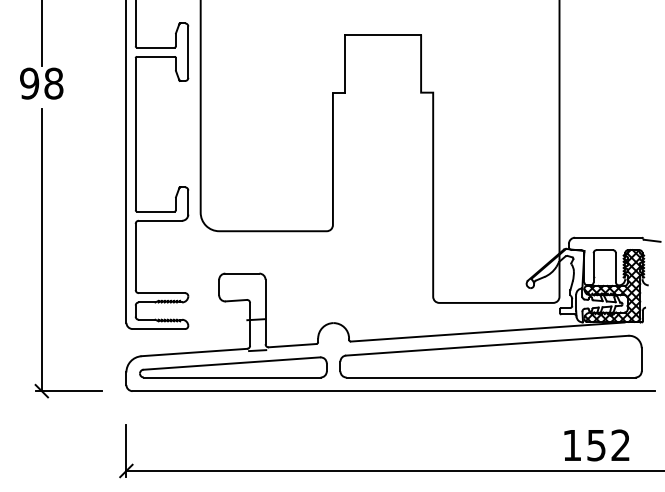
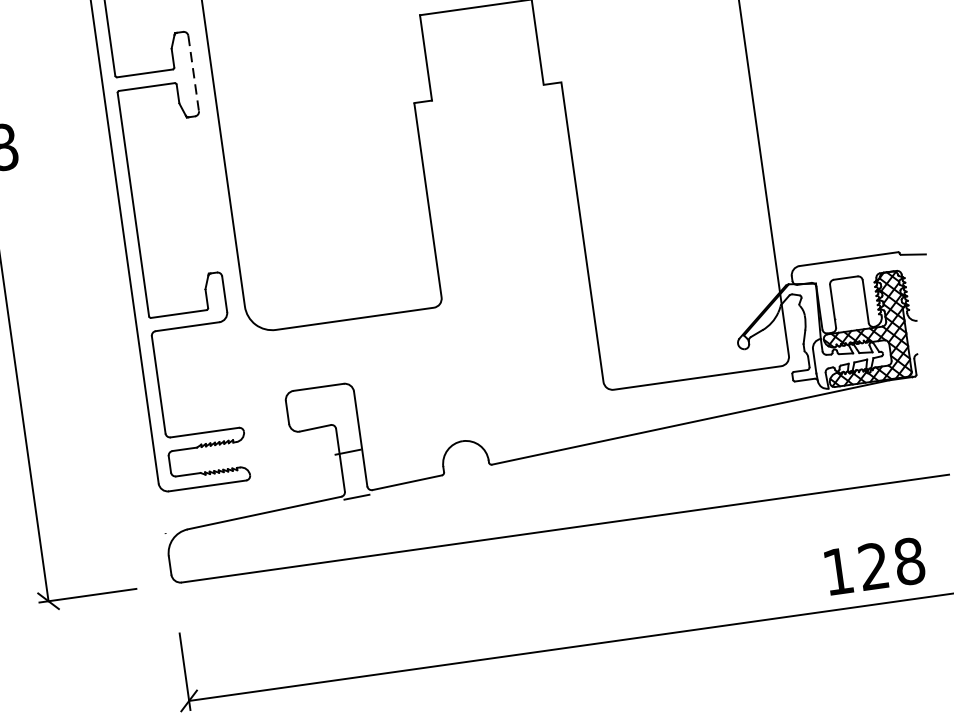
line: (188, 52) -> (193, 73), solid -> dashed
part: (490, 356) -> (699, 457), removed
part: (233, 367) -> (325, 526), removed
text: (608, 445) -> (891, 564), 152 -> 128

